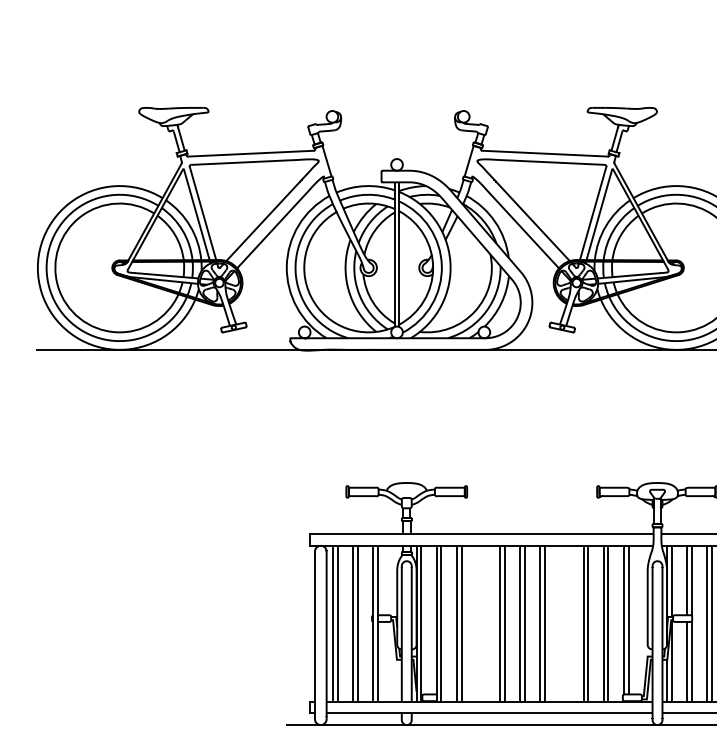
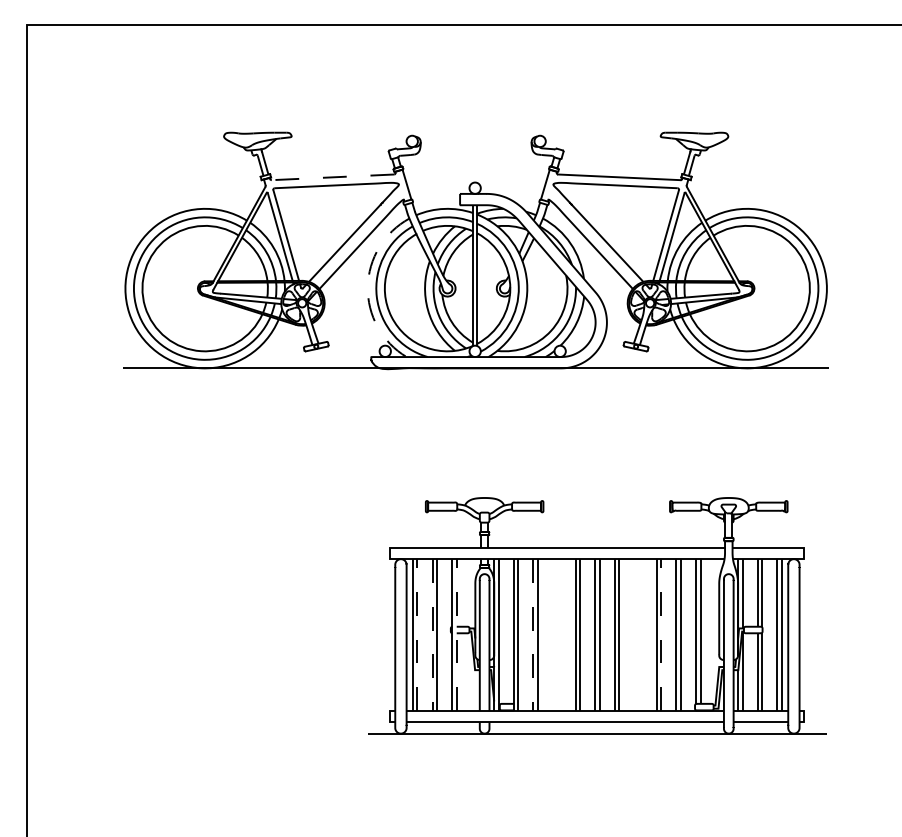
line: (250, 153) -> (332, 177), solid -> dashed
arc: (286, 265) -> (367, 286), solid -> dashed
line: (337, 624) -> (417, 635), solid -> dashed
line: (353, 624) -> (432, 635), solid -> dashed
line: (377, 624) -> (456, 635), solid -> dashed
line: (456, 624) -> (533, 635), solid -> dashed
line: (588, 624) -> (661, 635), solid -> dashed

